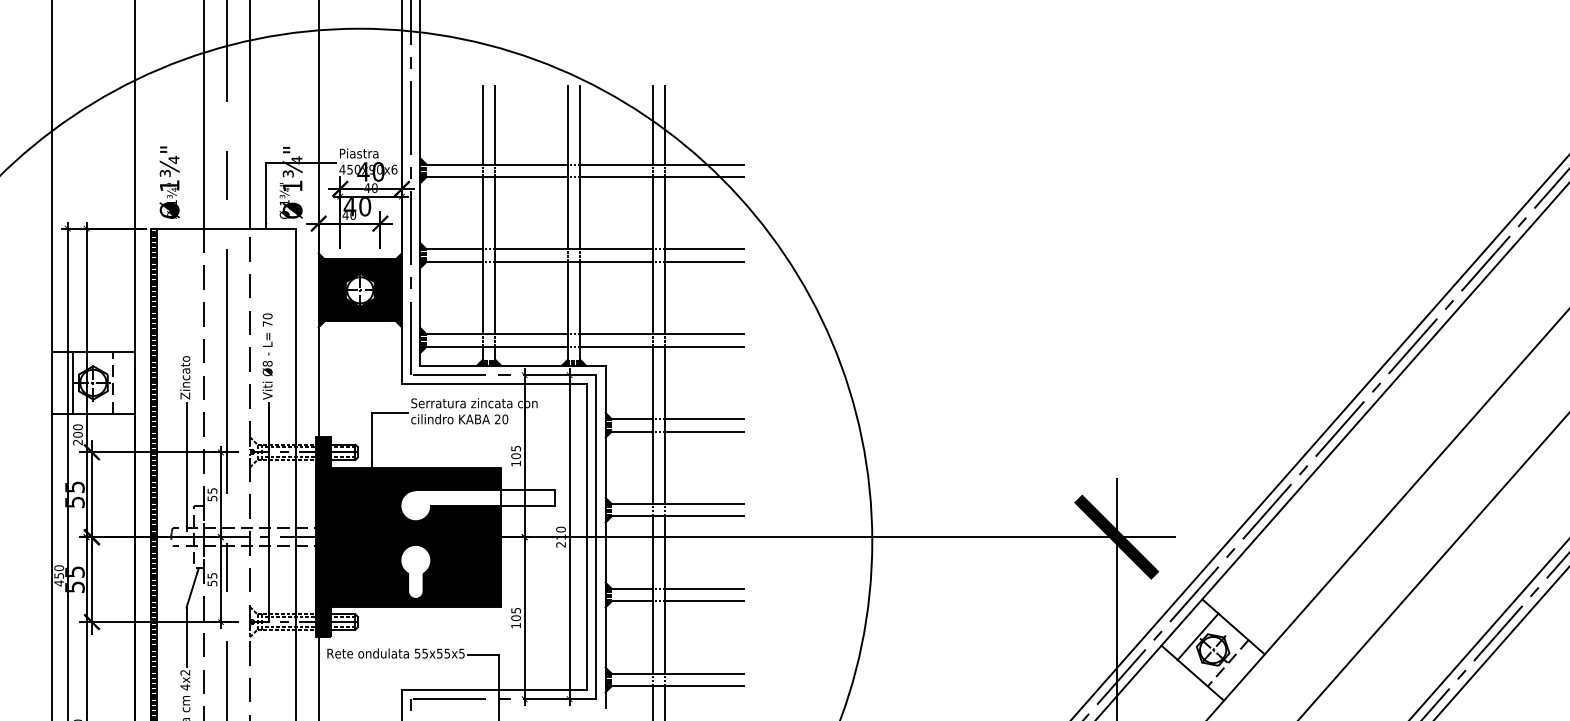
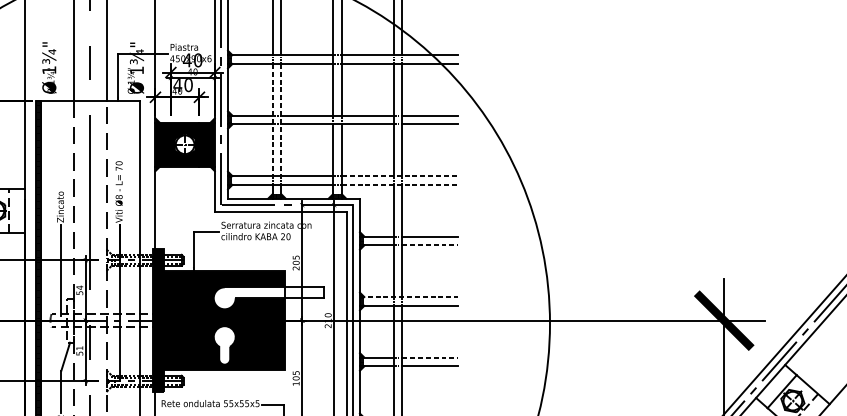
line: (482, 255) -> (272, 119), solid -> dashed
line: (495, 255) -> (281, 119), solid -> dashed
line: (661, 334) -> (399, 176), solid -> dashed
line: (661, 346) -> (399, 184), solid -> dashed
line: (704, 431) -> (430, 245), solid -> dashed
text: (515, 463) -> (295, 268), 105 -> 205
text: (212, 490) -> (79, 287), 55 -> 54
line: (675, 504) -> (409, 297), solid -> dashed
text: (212, 575) -> (79, 347), 55 -> 51
line: (704, 588) -> (430, 357), solid -> dashed

